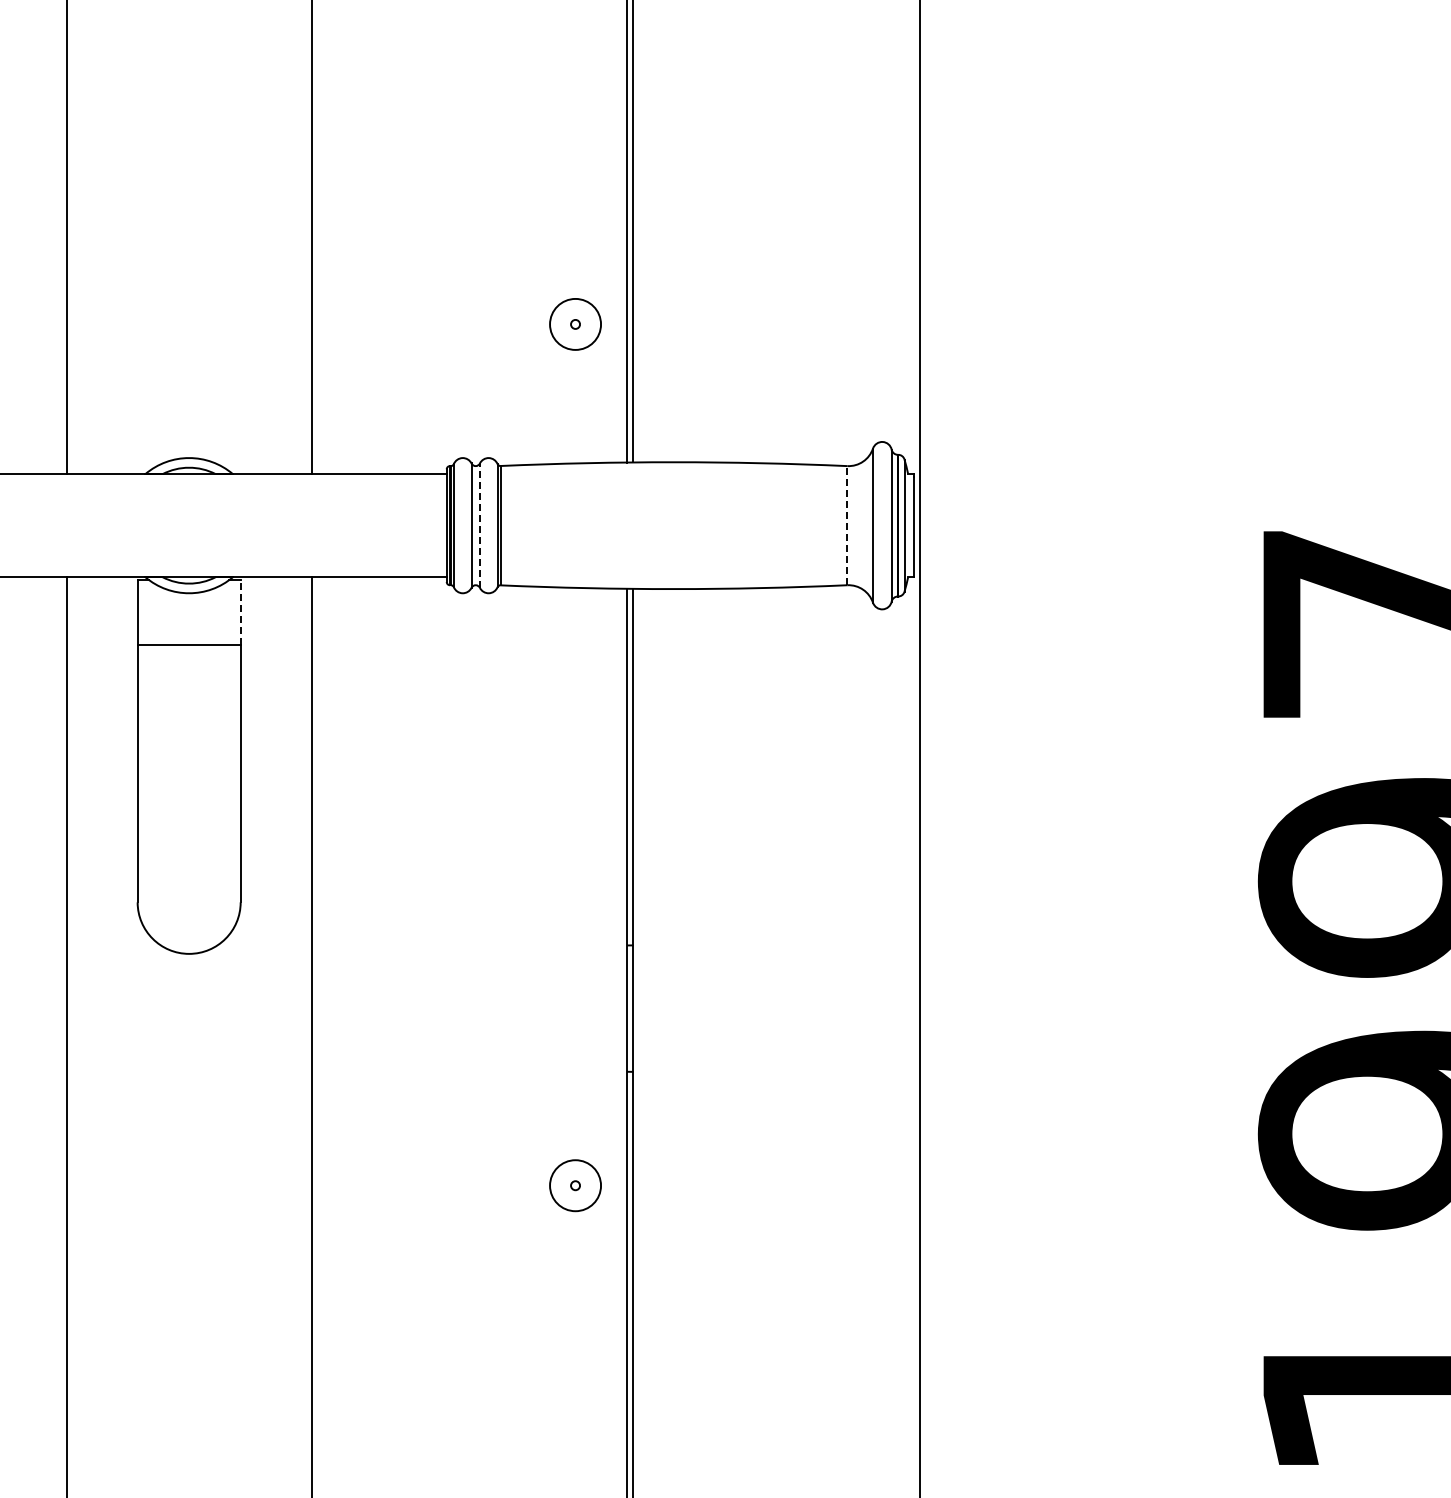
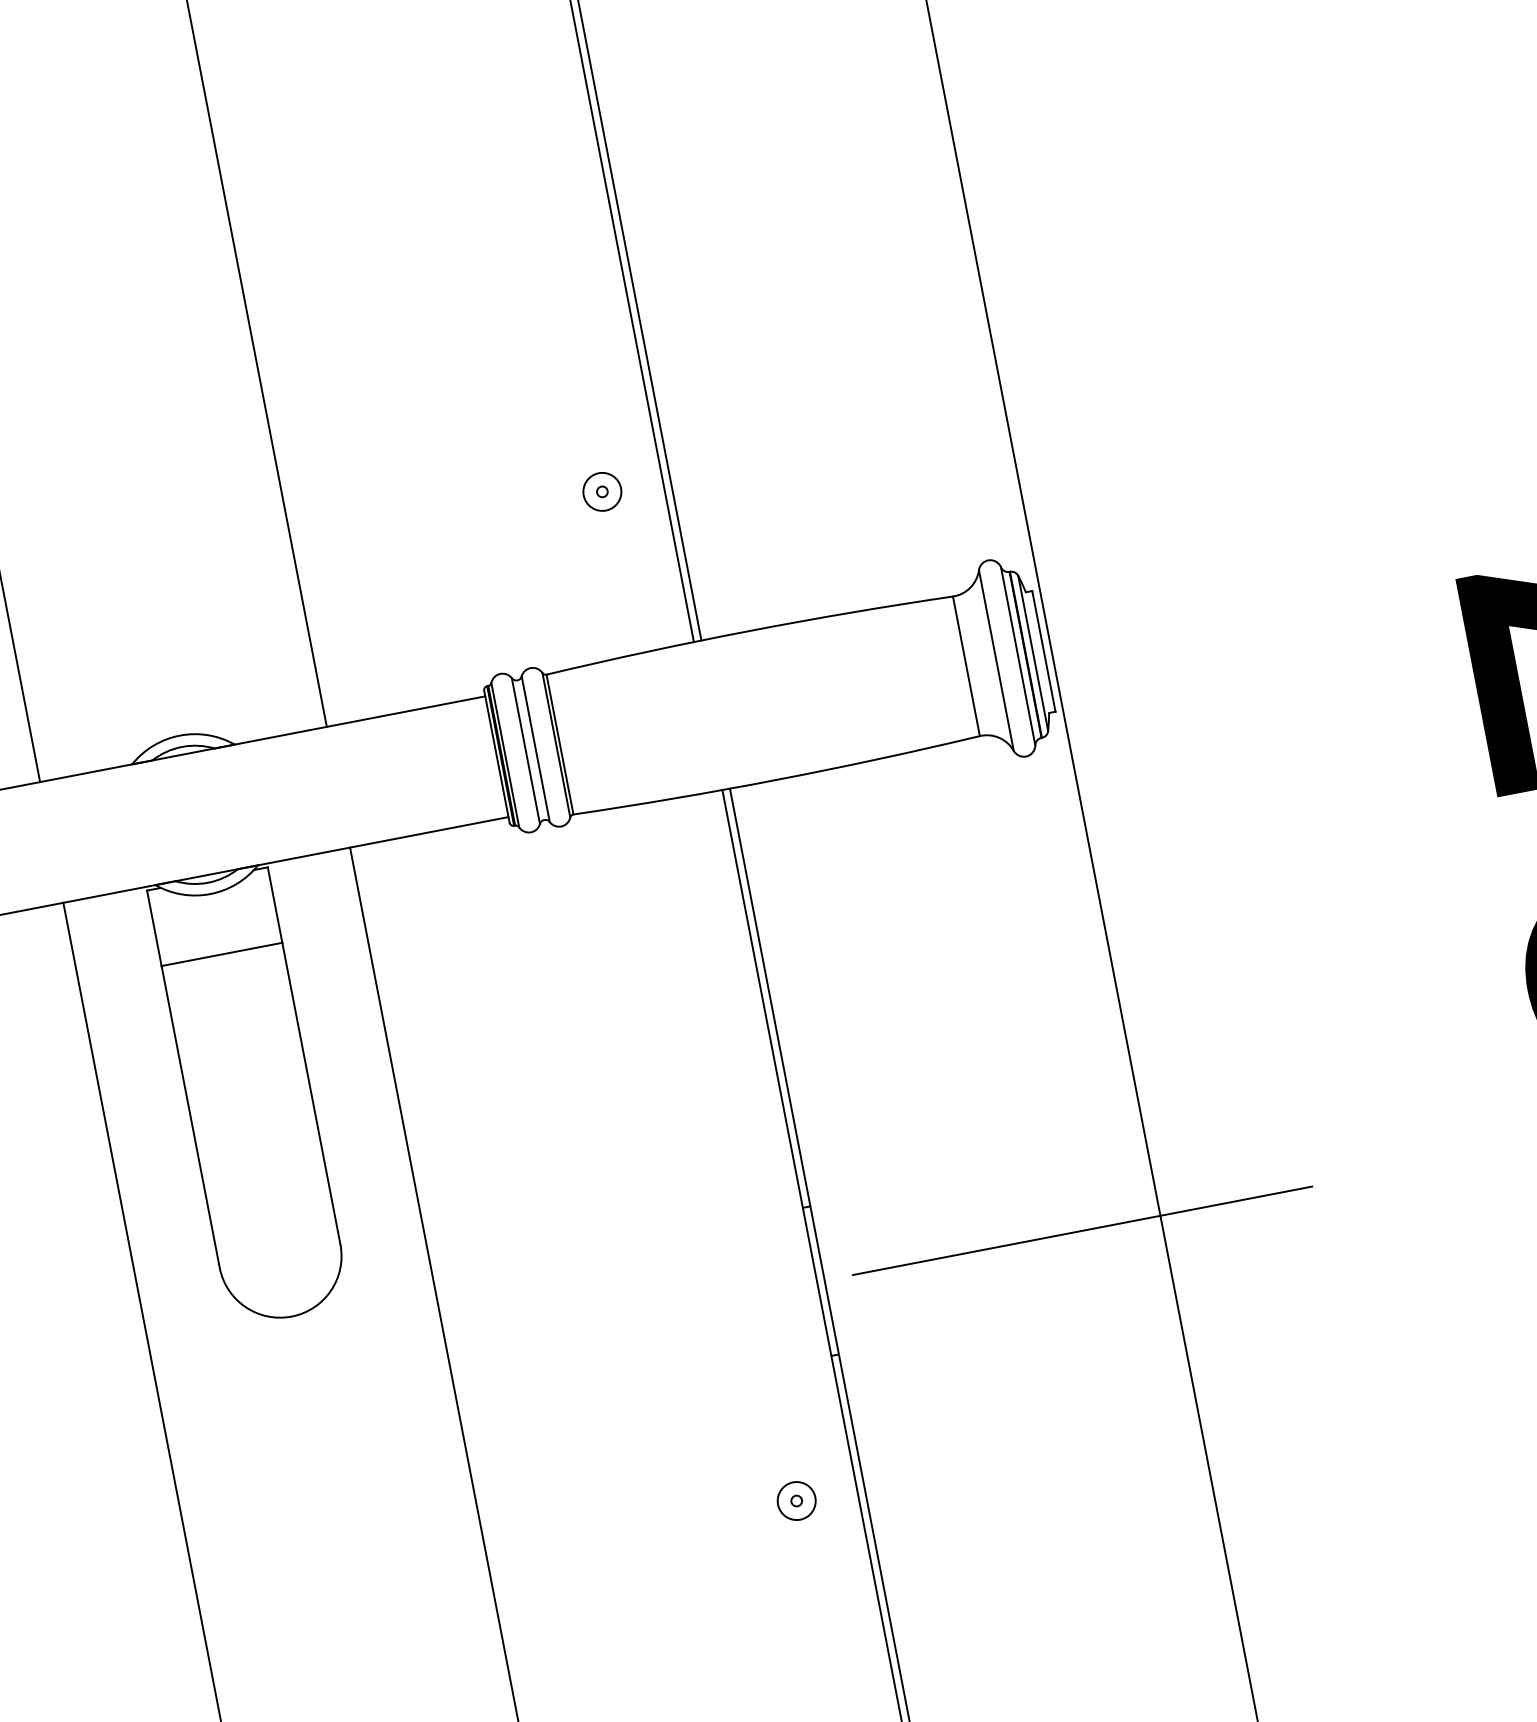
circle: (575, 324) -> (602, 491), size x0.62
line: (479, 525) -> (535, 749), dashed -> solid
line: (847, 525) -> (966, 666), dashed -> solid
line: (240, 612) -> (274, 905), dashed -> solid
line: (853, 1008) -> (1082, 1230), added
circle: (575, 1185) -> (796, 1500), size x0.62

